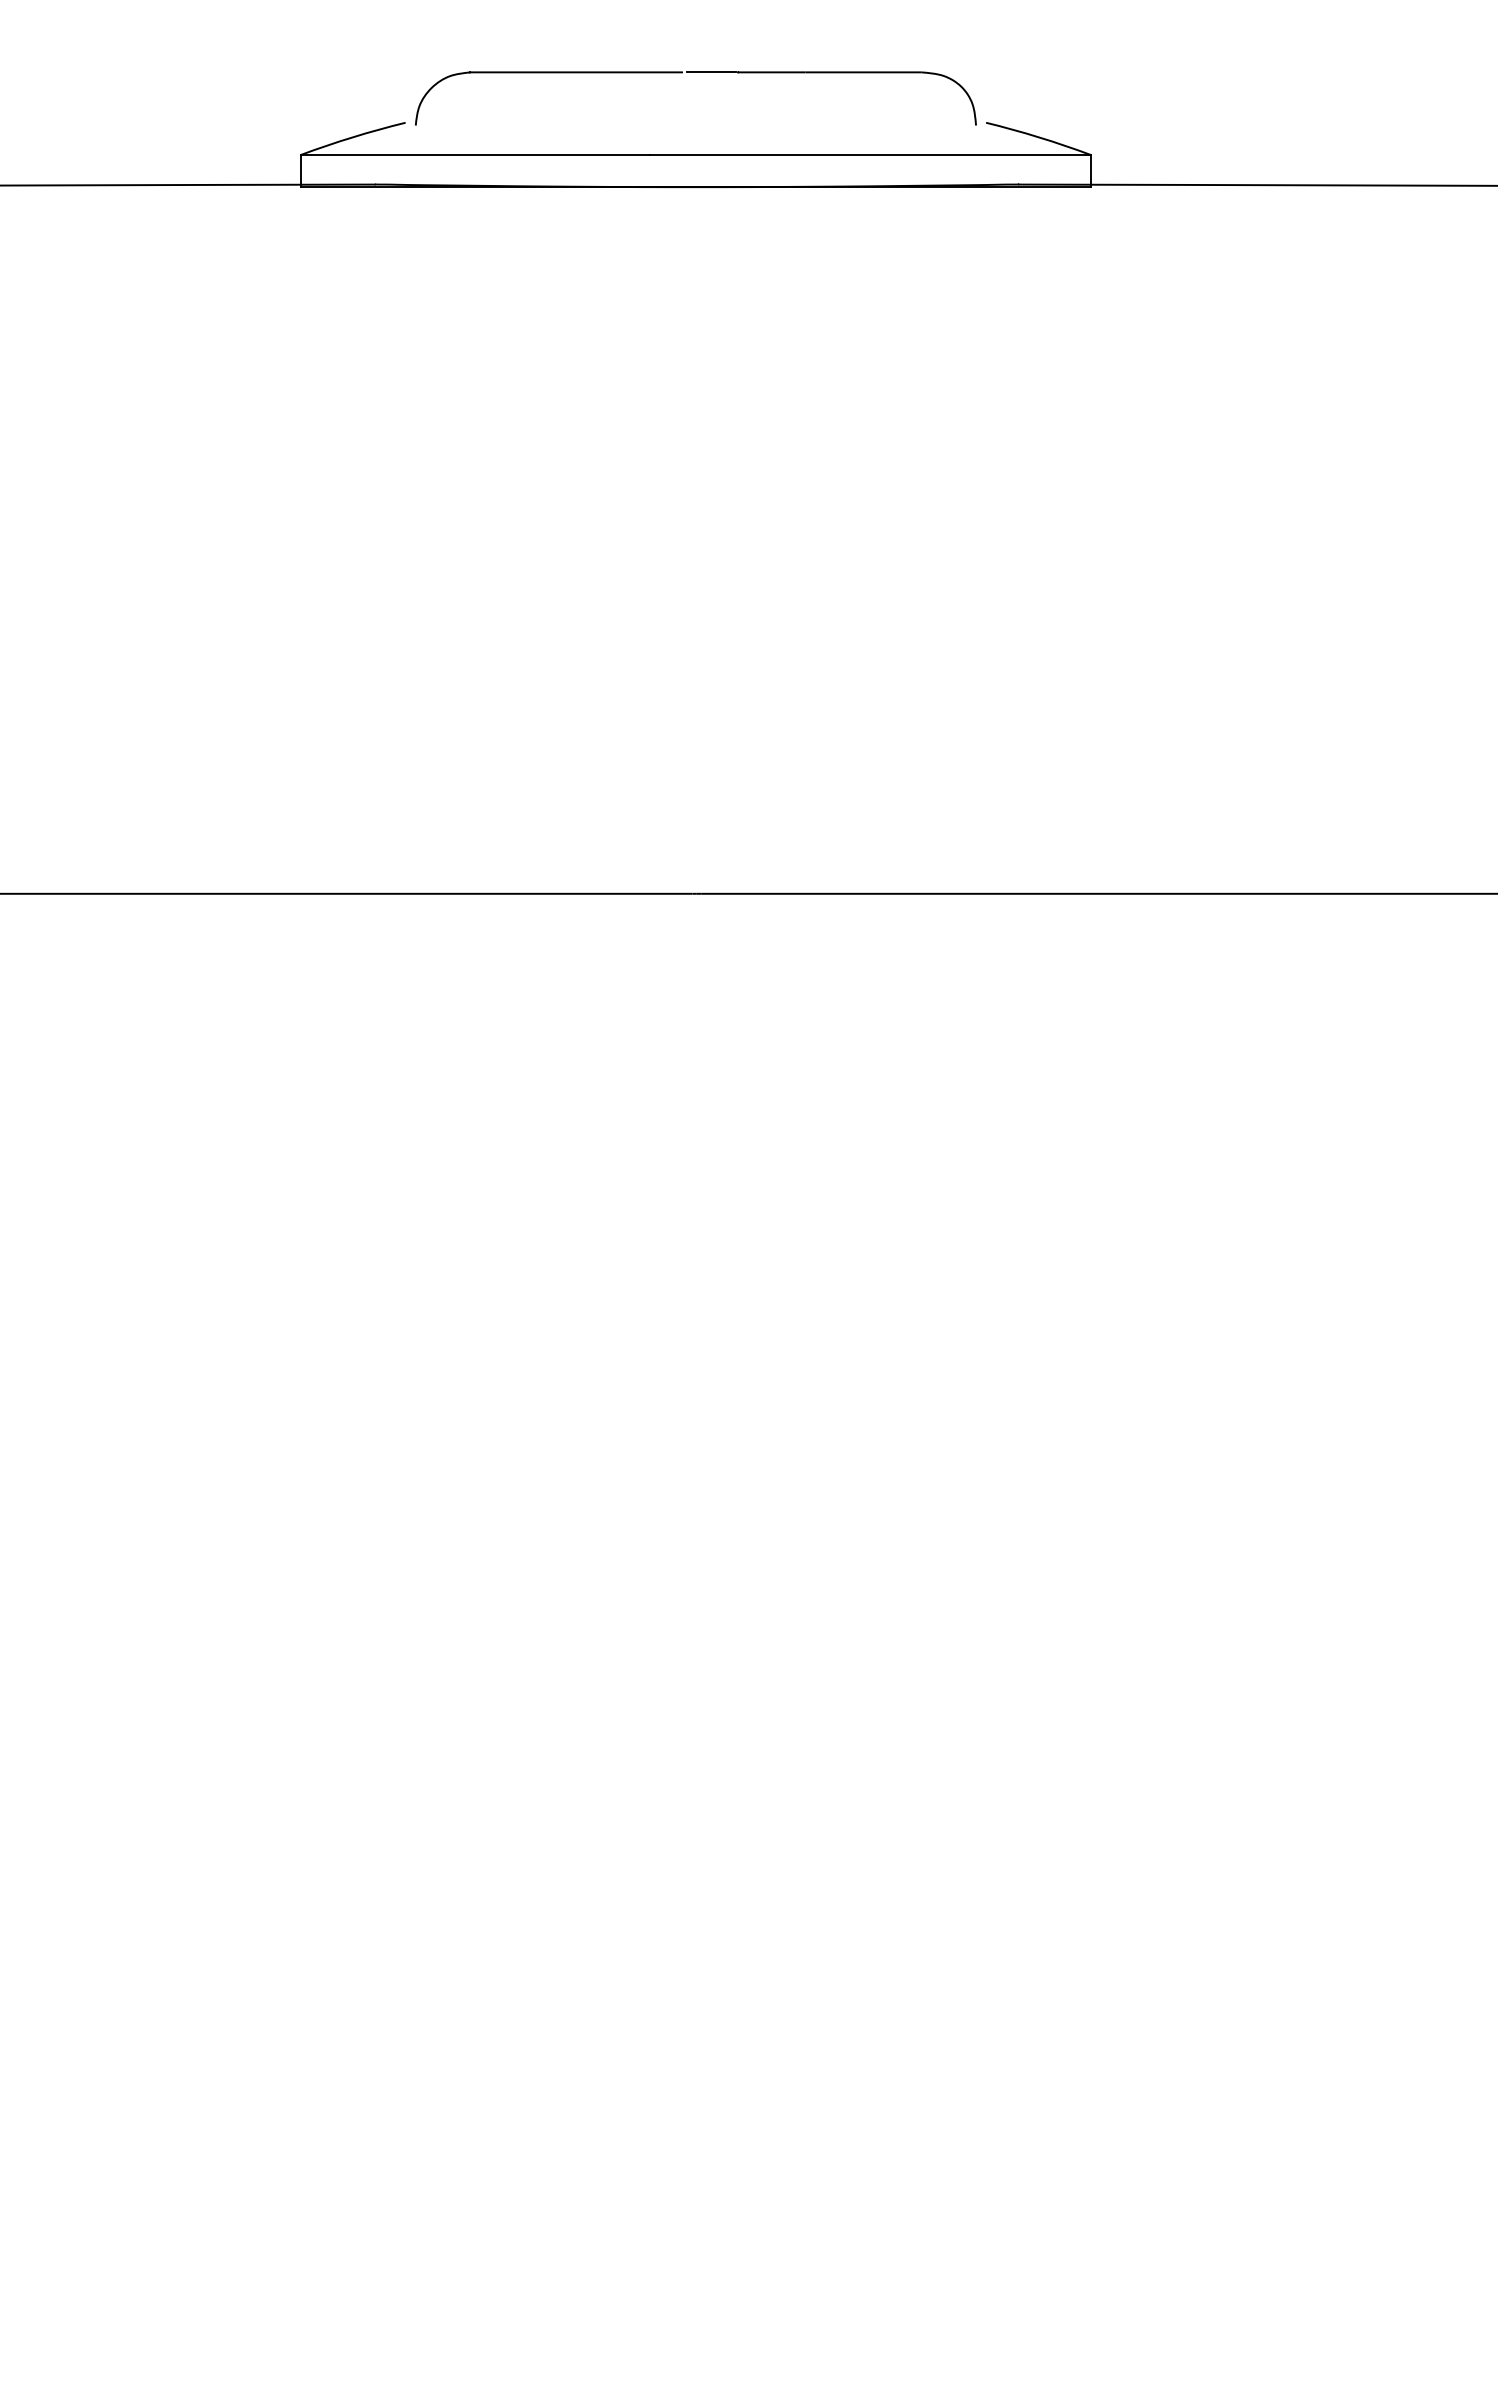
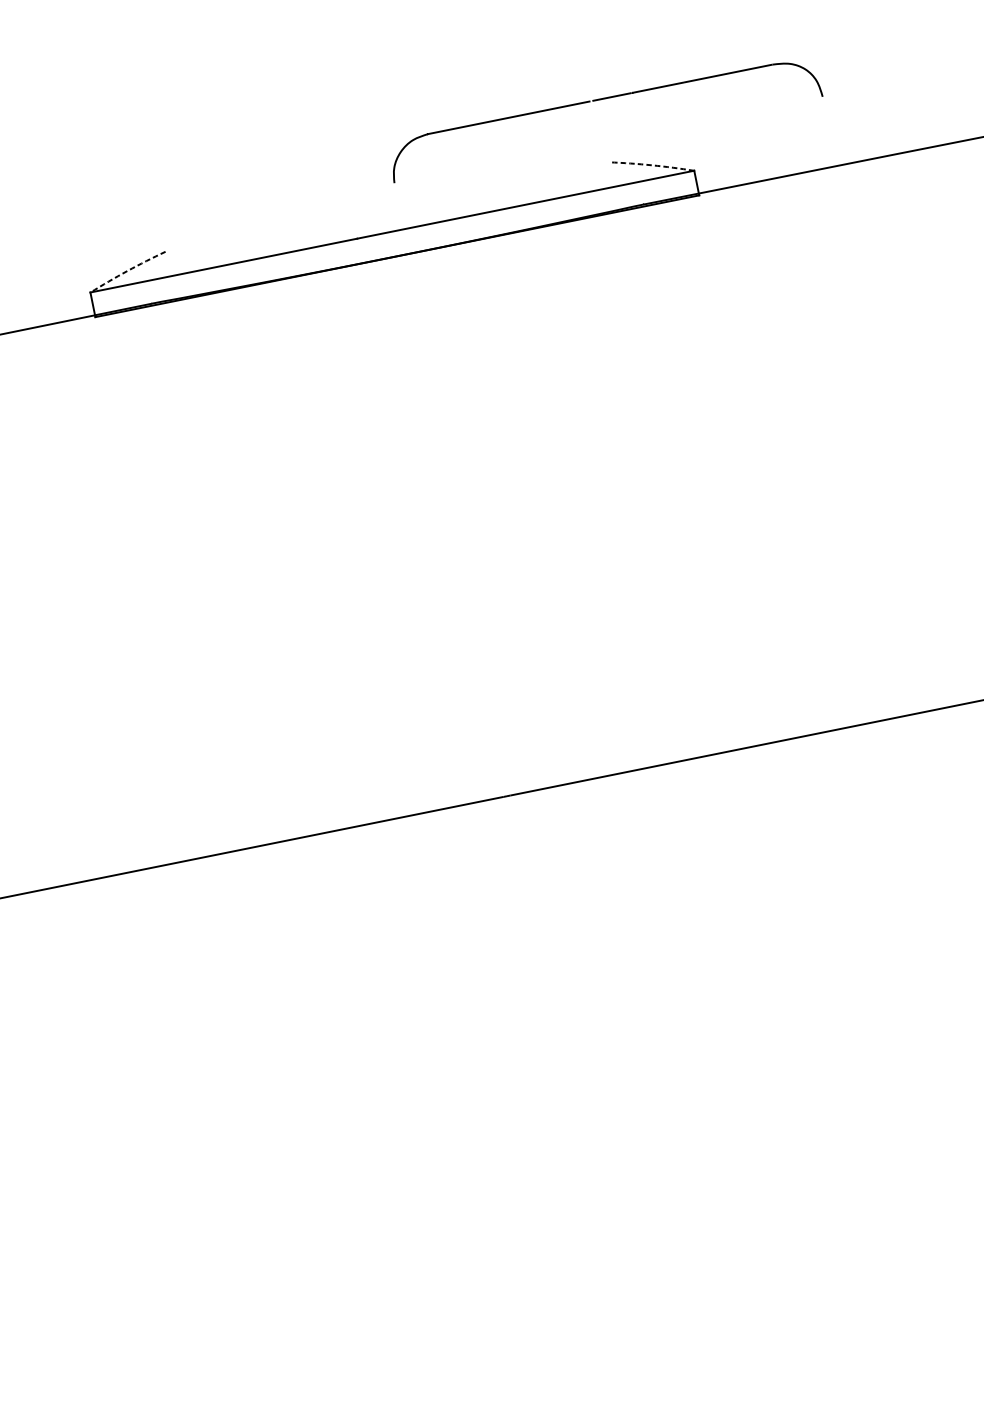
part: (695, 72) -> (600, 99), moved
arc: (352, 137) -> (127, 271), solid -> dashed
arc: (1038, 137) -> (651, 165), solid -> dashed

